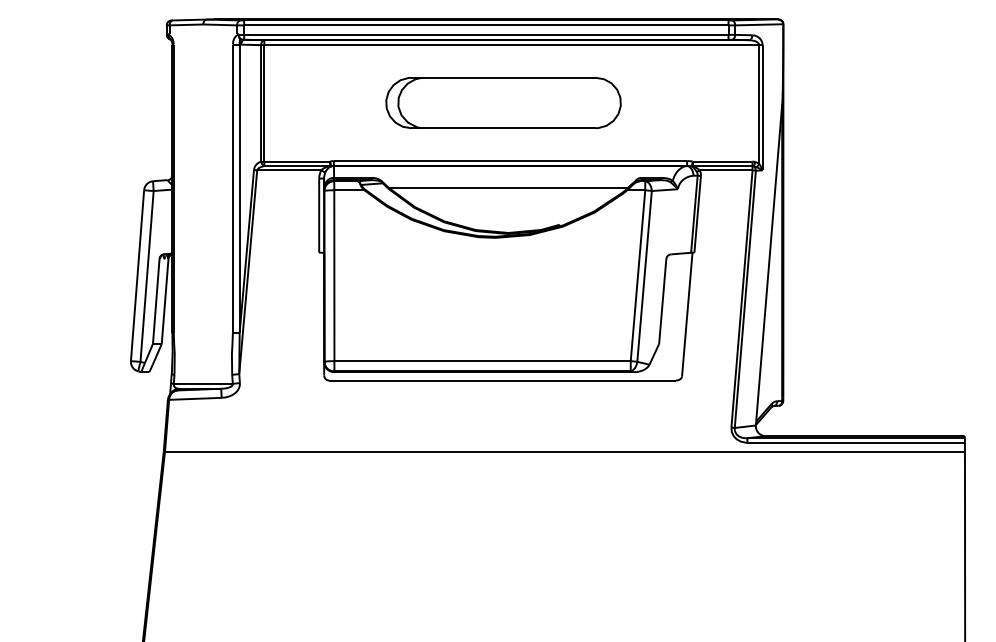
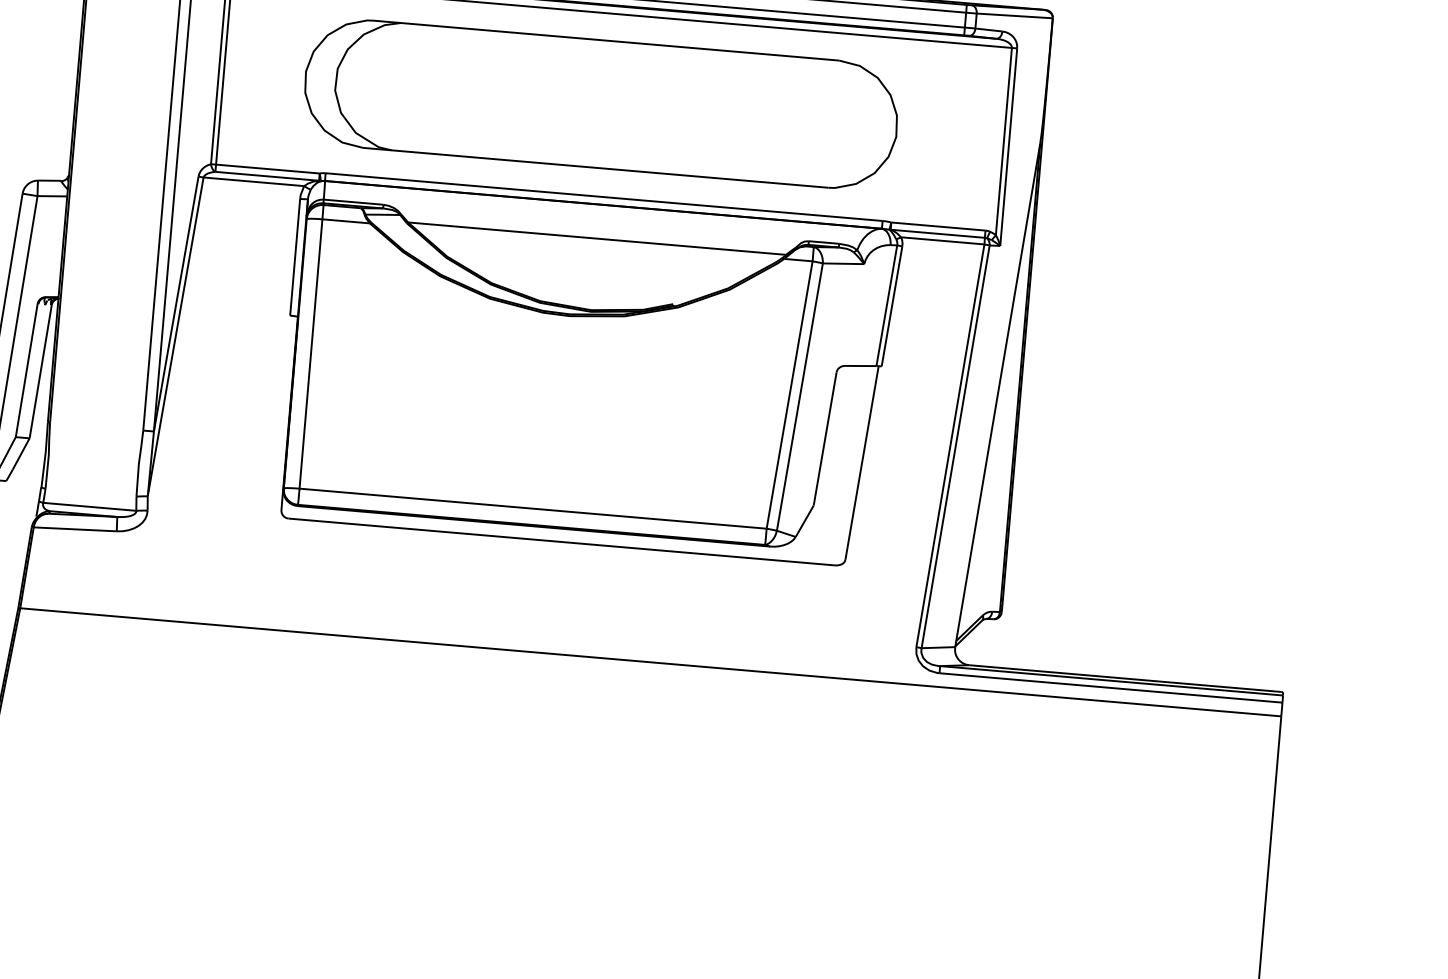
part: (503, 103) -> (600, 105), size x1.6

